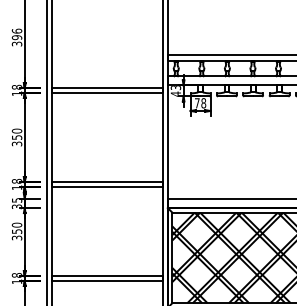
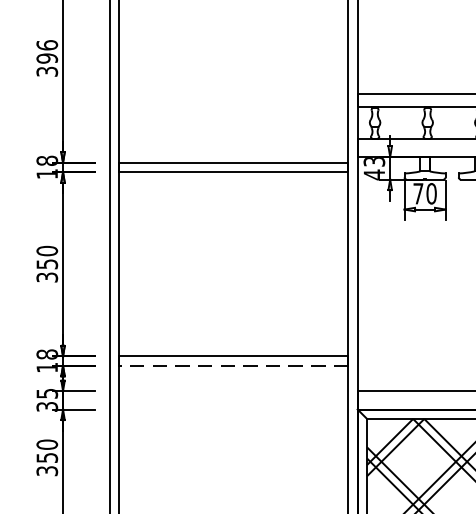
text: (203, 103) -> (431, 194), 78 -> 70
line: (107, 186) -> (233, 365), solid -> dashed

